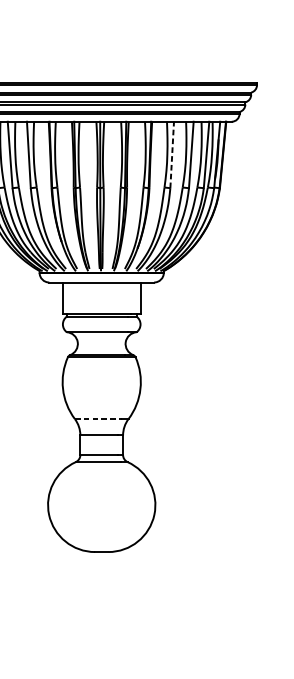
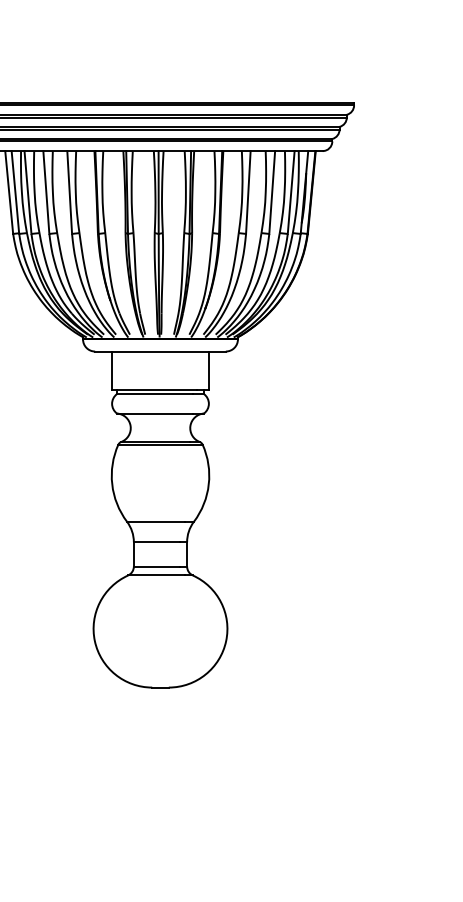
line: (172, 154) -> (248, 192), dashed -> solid
line: (98, 418) -> (156, 521), dashed -> solid

